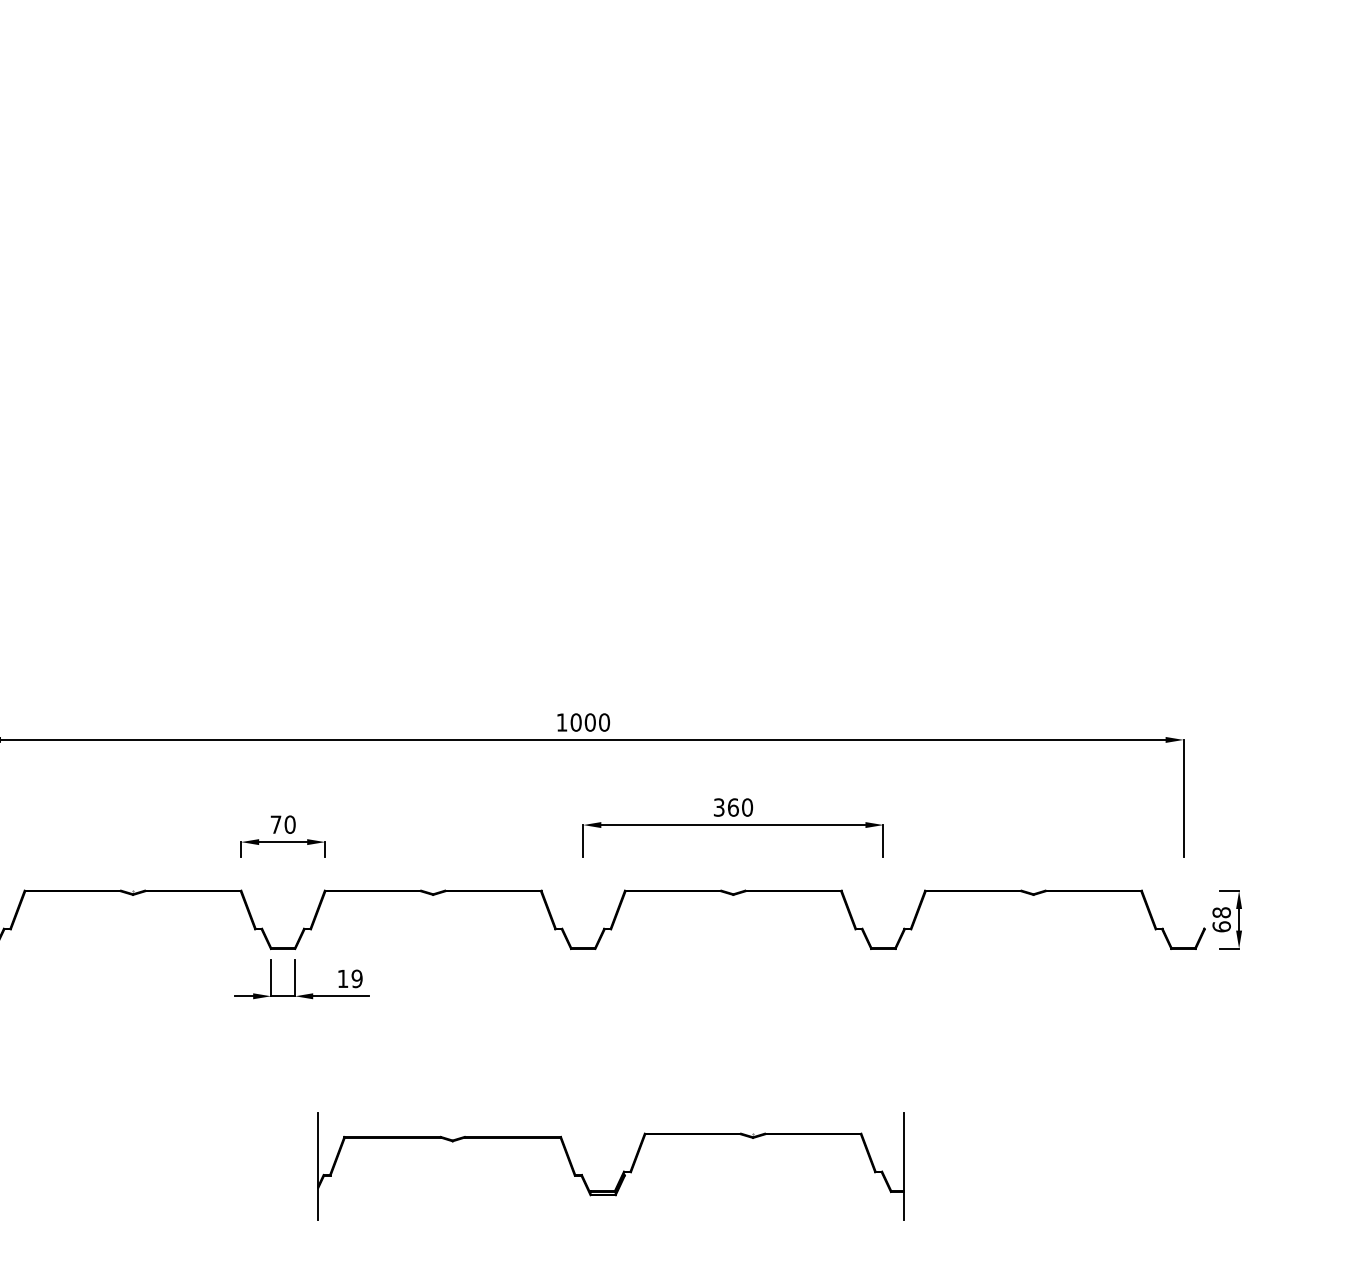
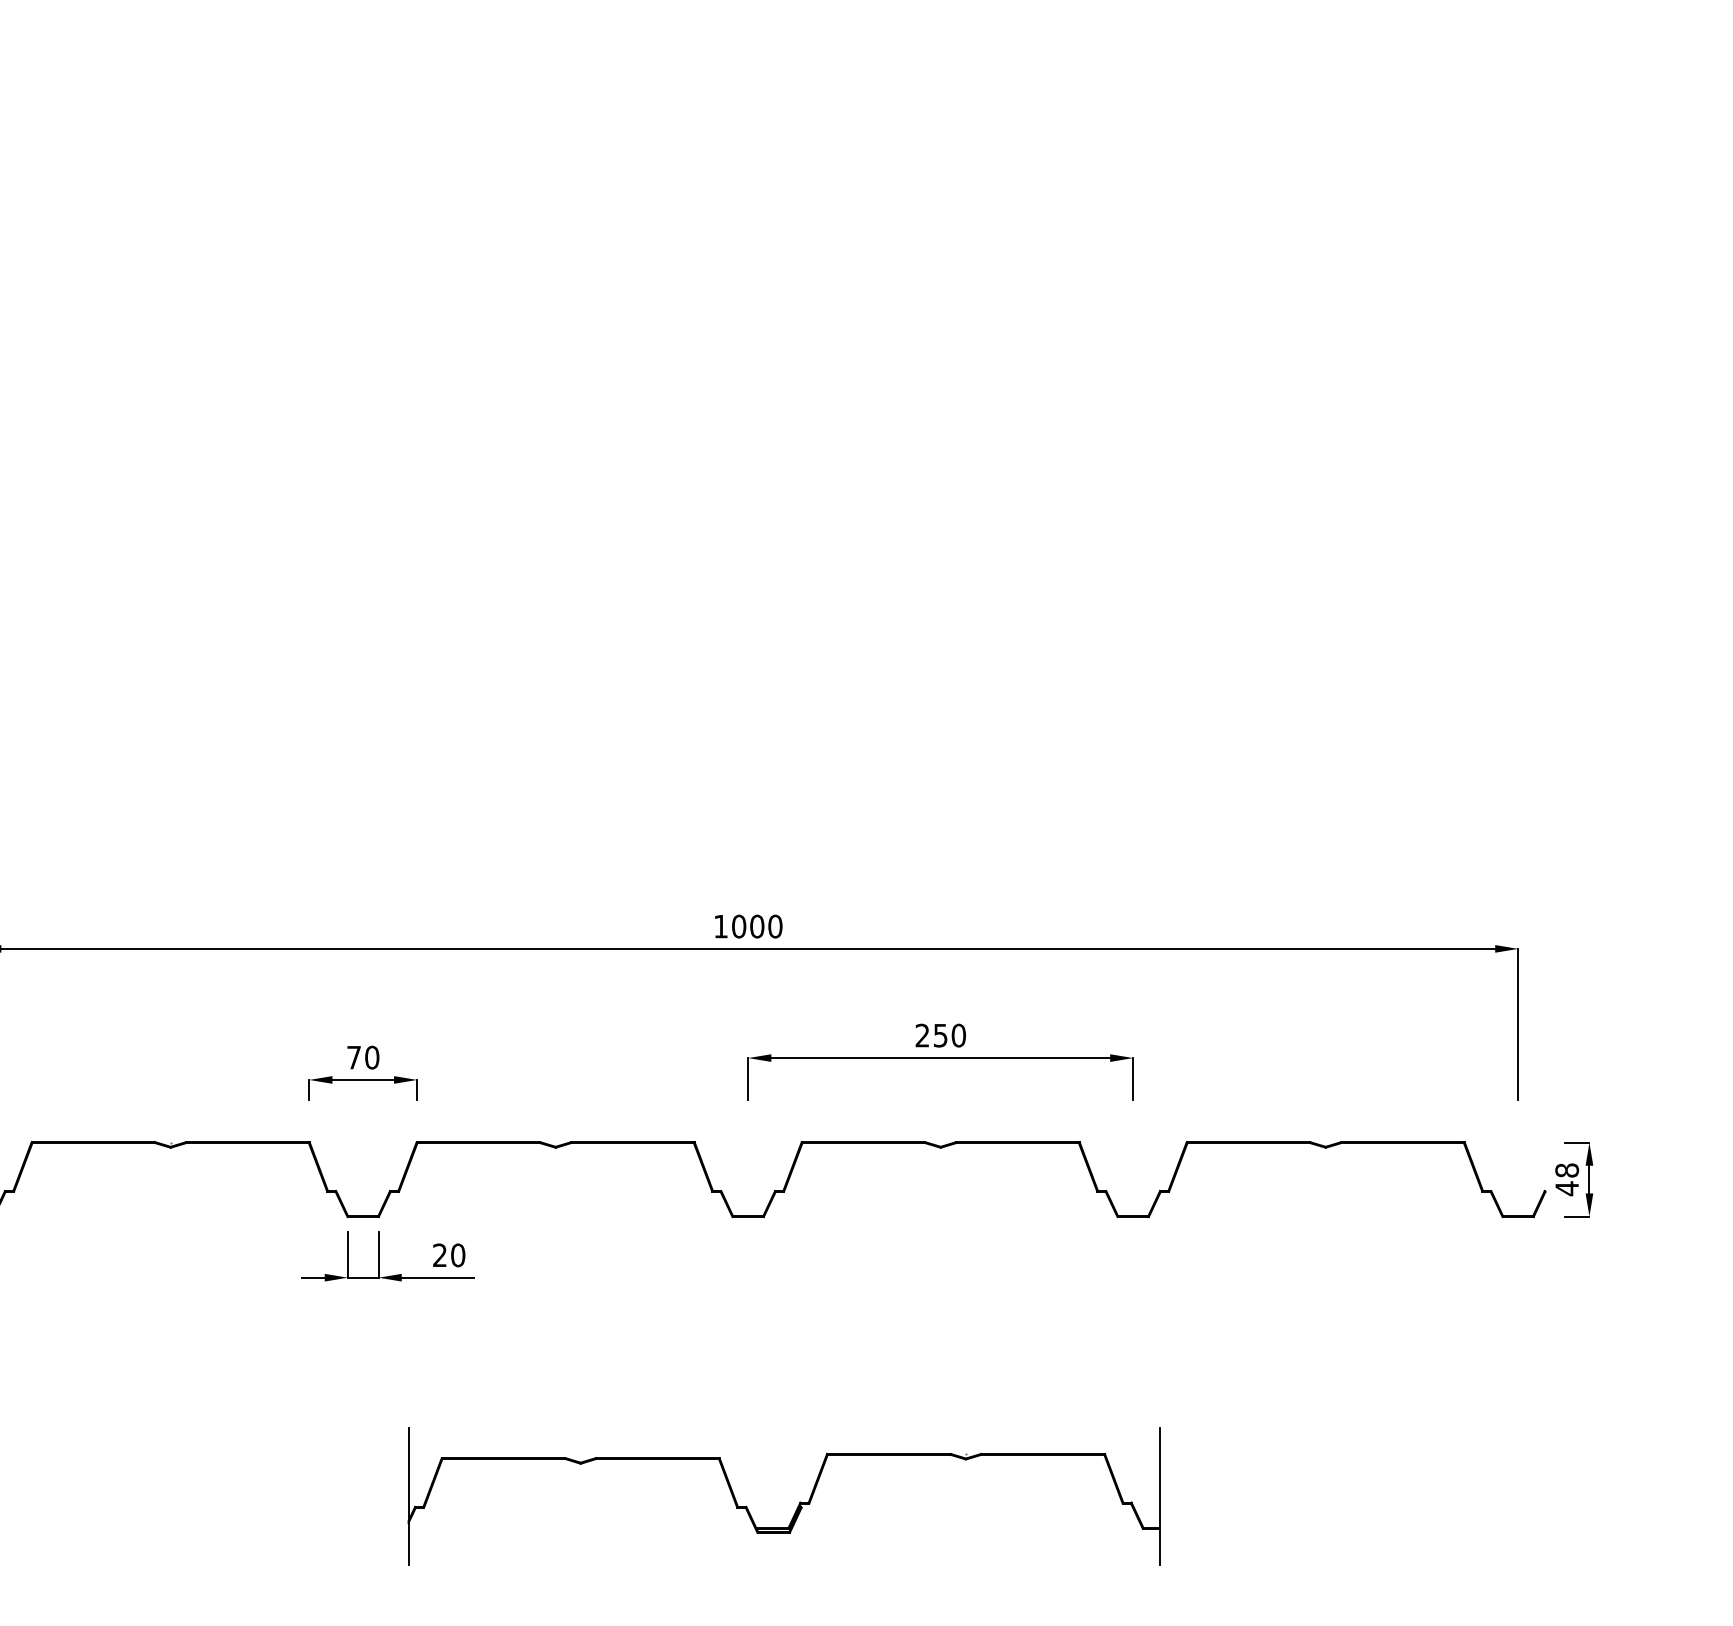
text: (726, 807) -> (931, 1035), 360 -> 250
text: (1221, 926) -> (1567, 1188), 68 -> 48
text: (350, 978) -> (449, 1255), 19 -> 20

